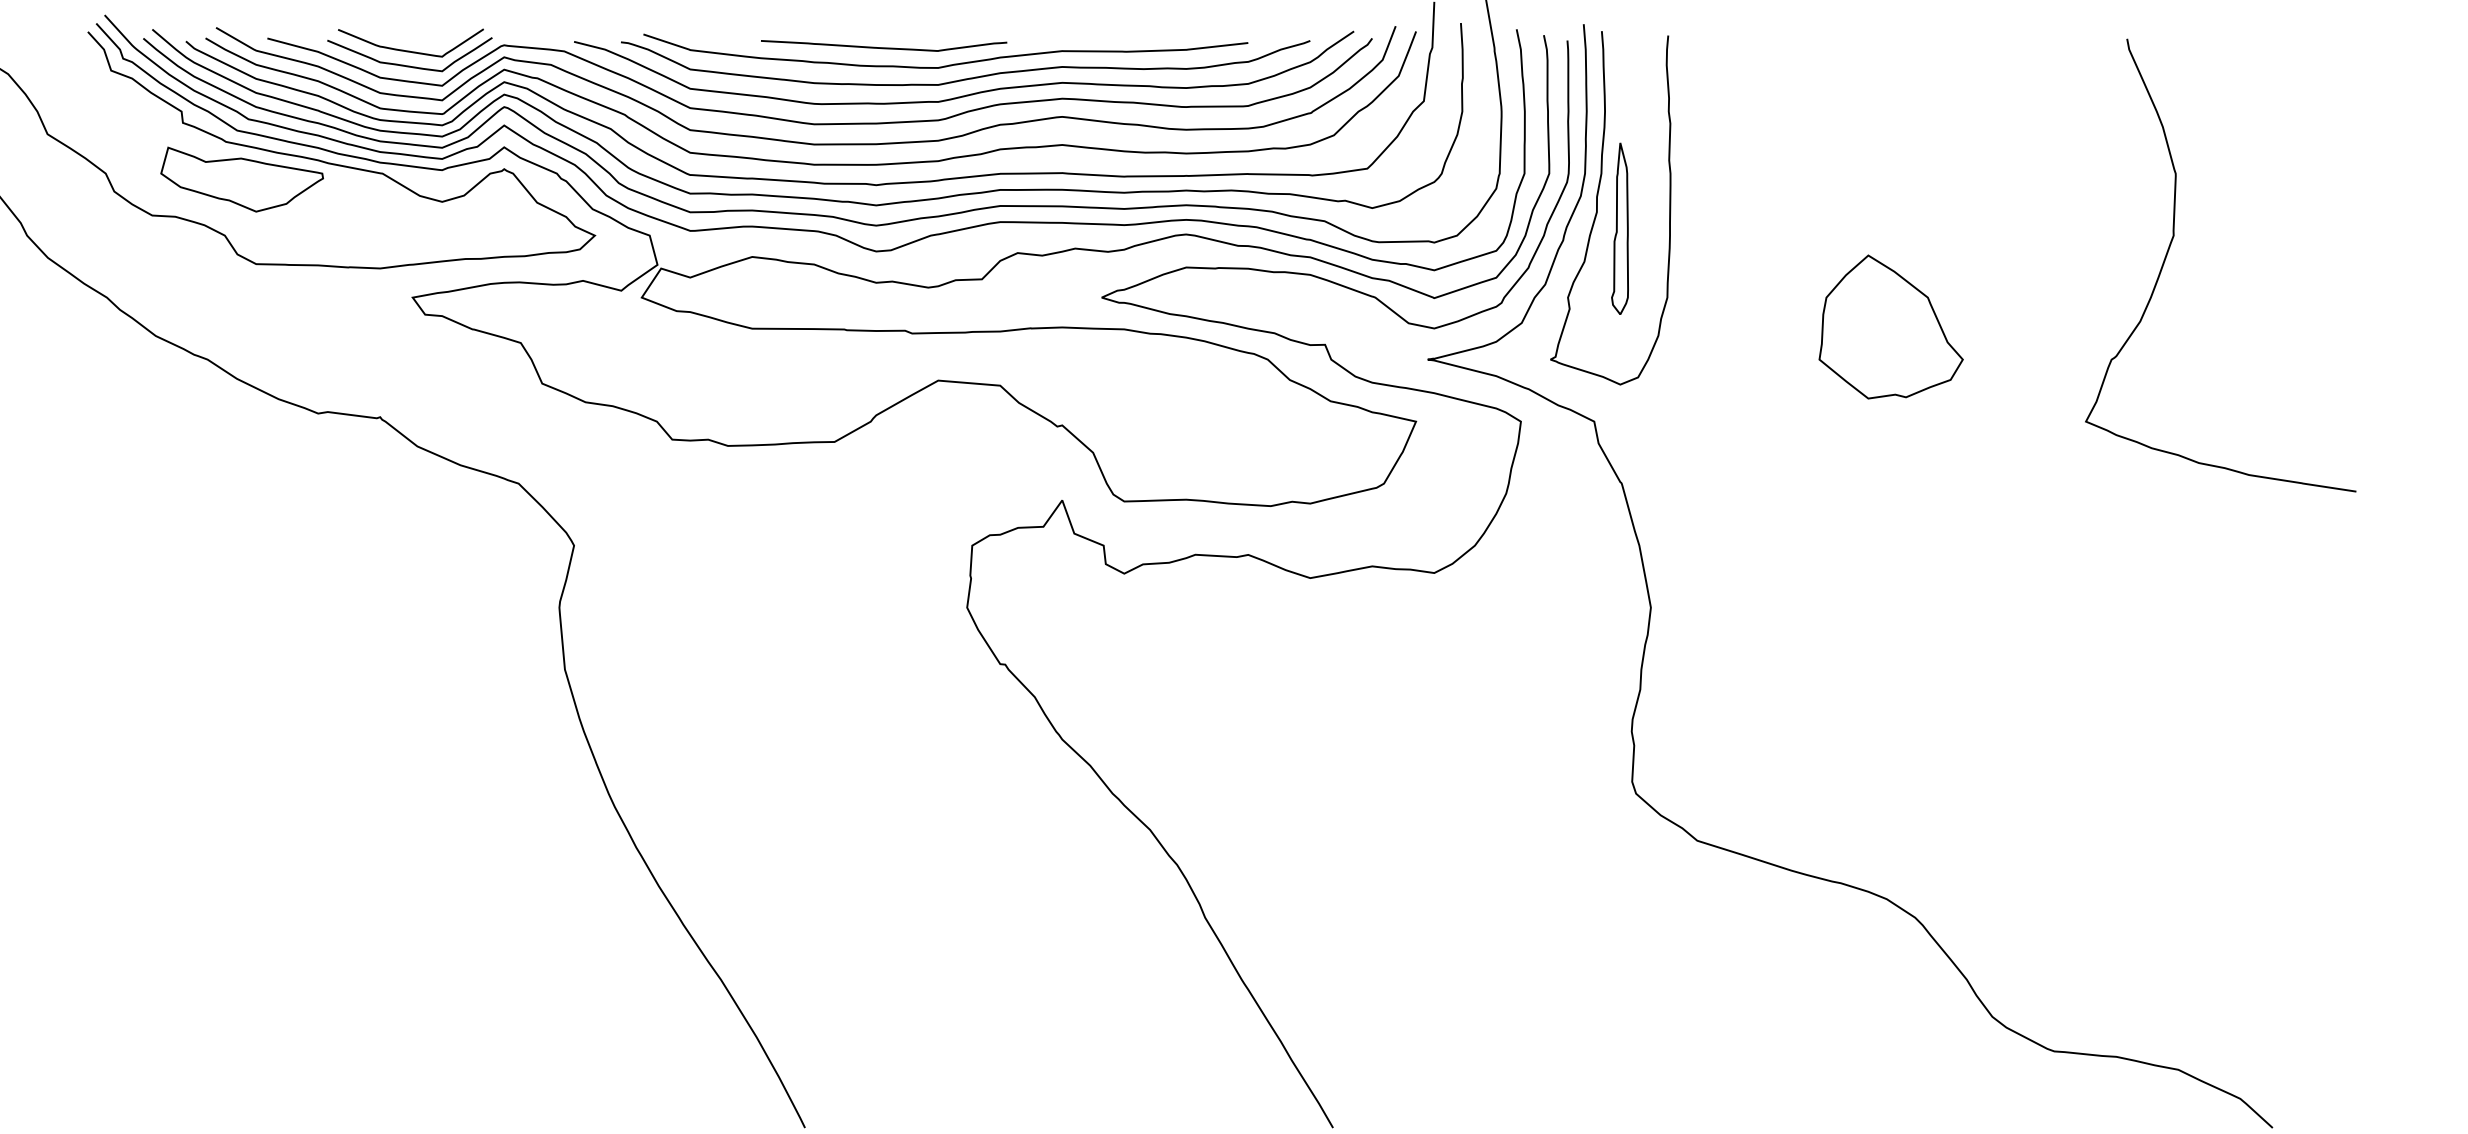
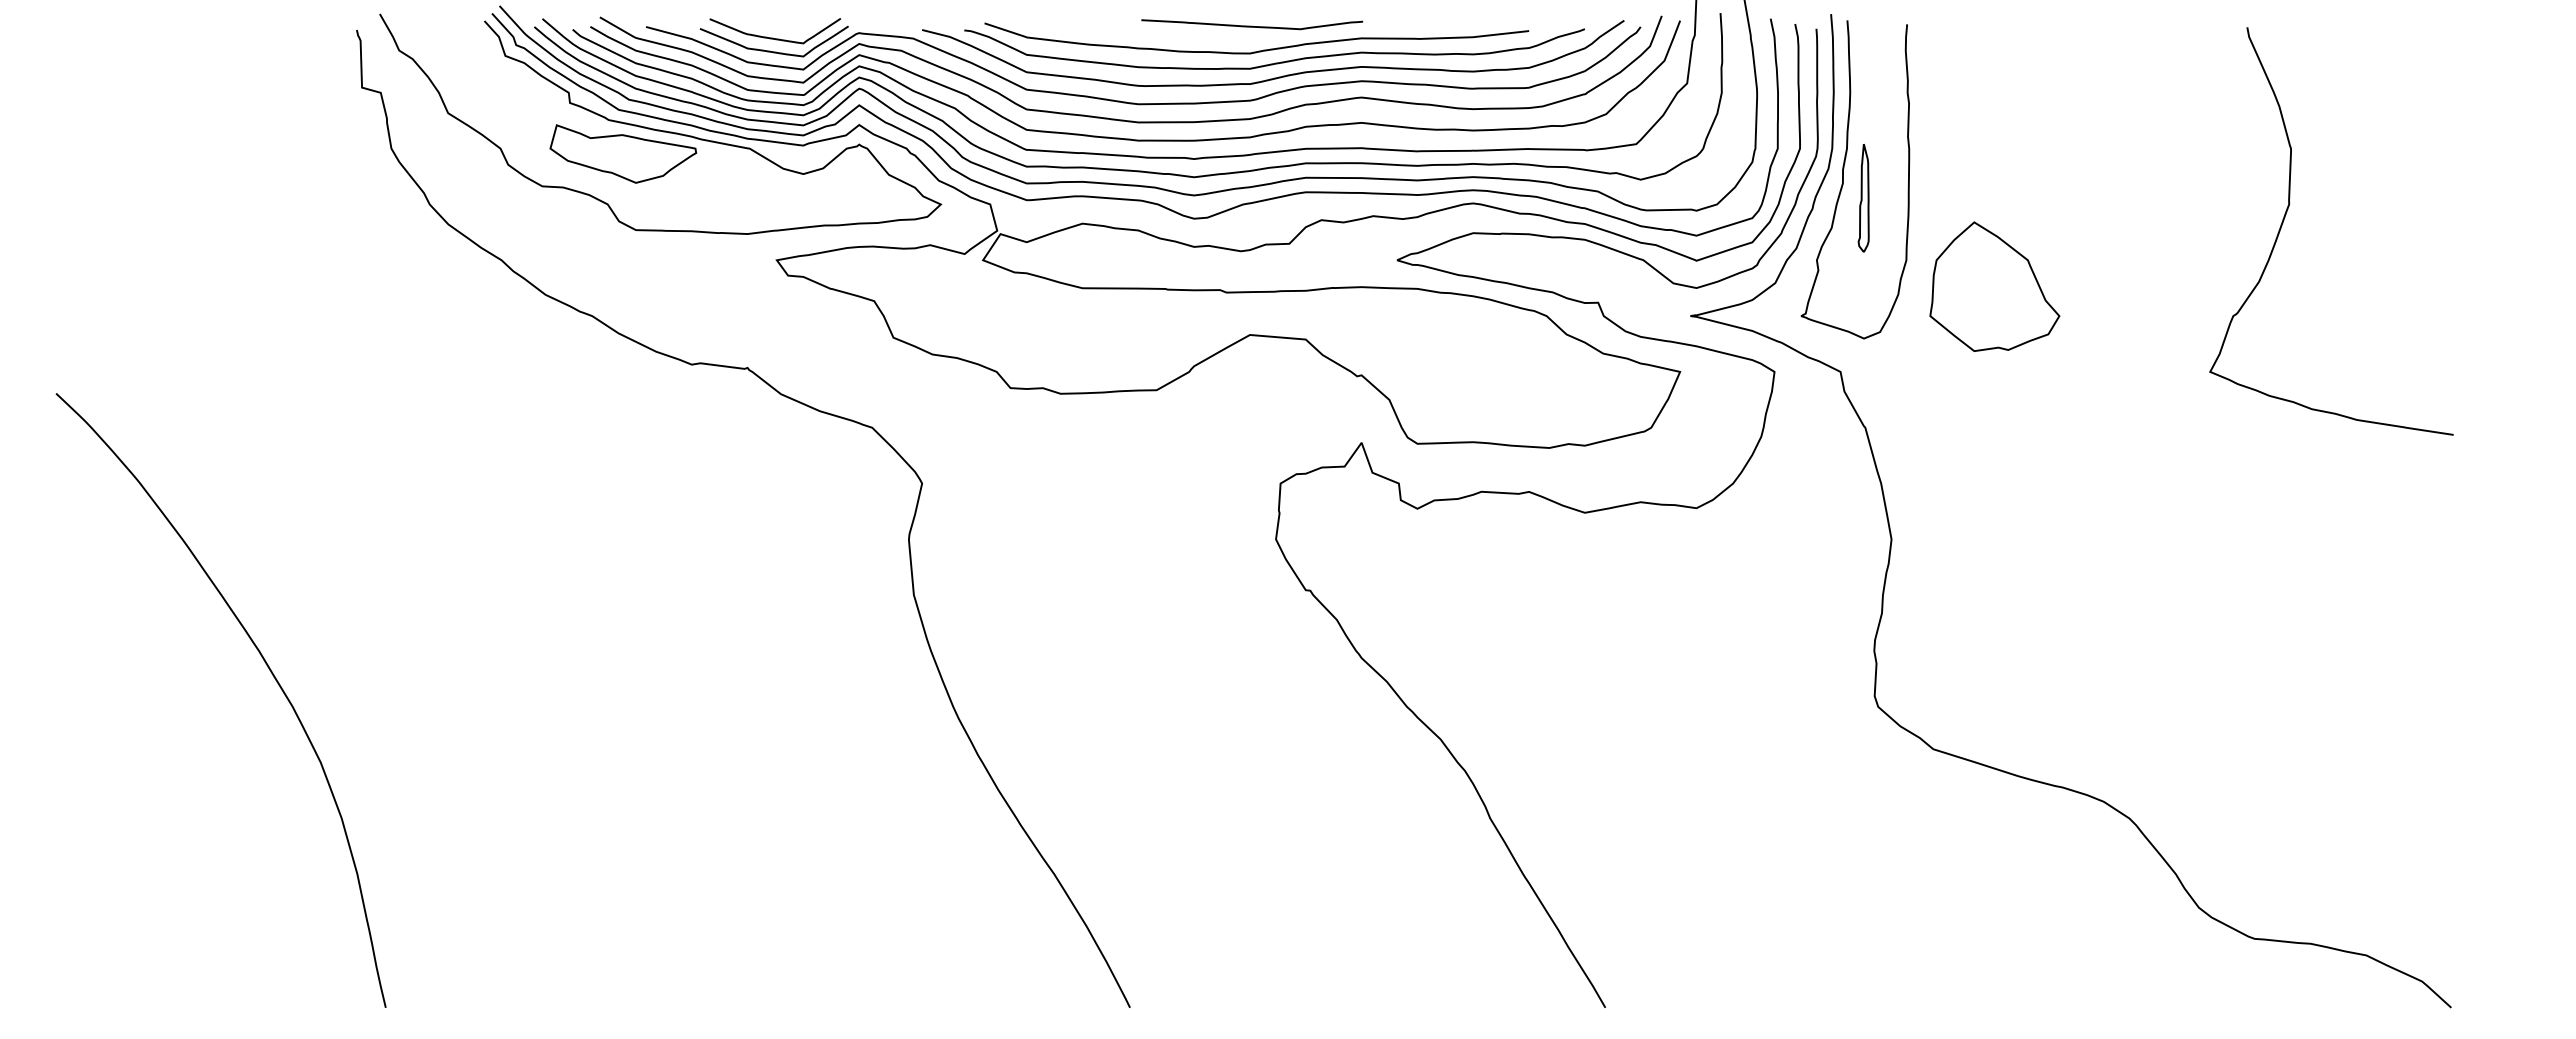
curve: (884, 46) -> (1252, 25), moved
part: (1619, 227) -> (1863, 197), size x0.7
curve: (2171, 244) -> (2287, 212), moved
part: (1890, 326) -> (1994, 286), moved

